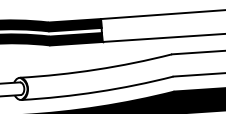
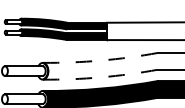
arc: (95, 69) -> (100, 60), solid -> dashed
arc: (97, 92) -> (100, 77), solid -> dashed

